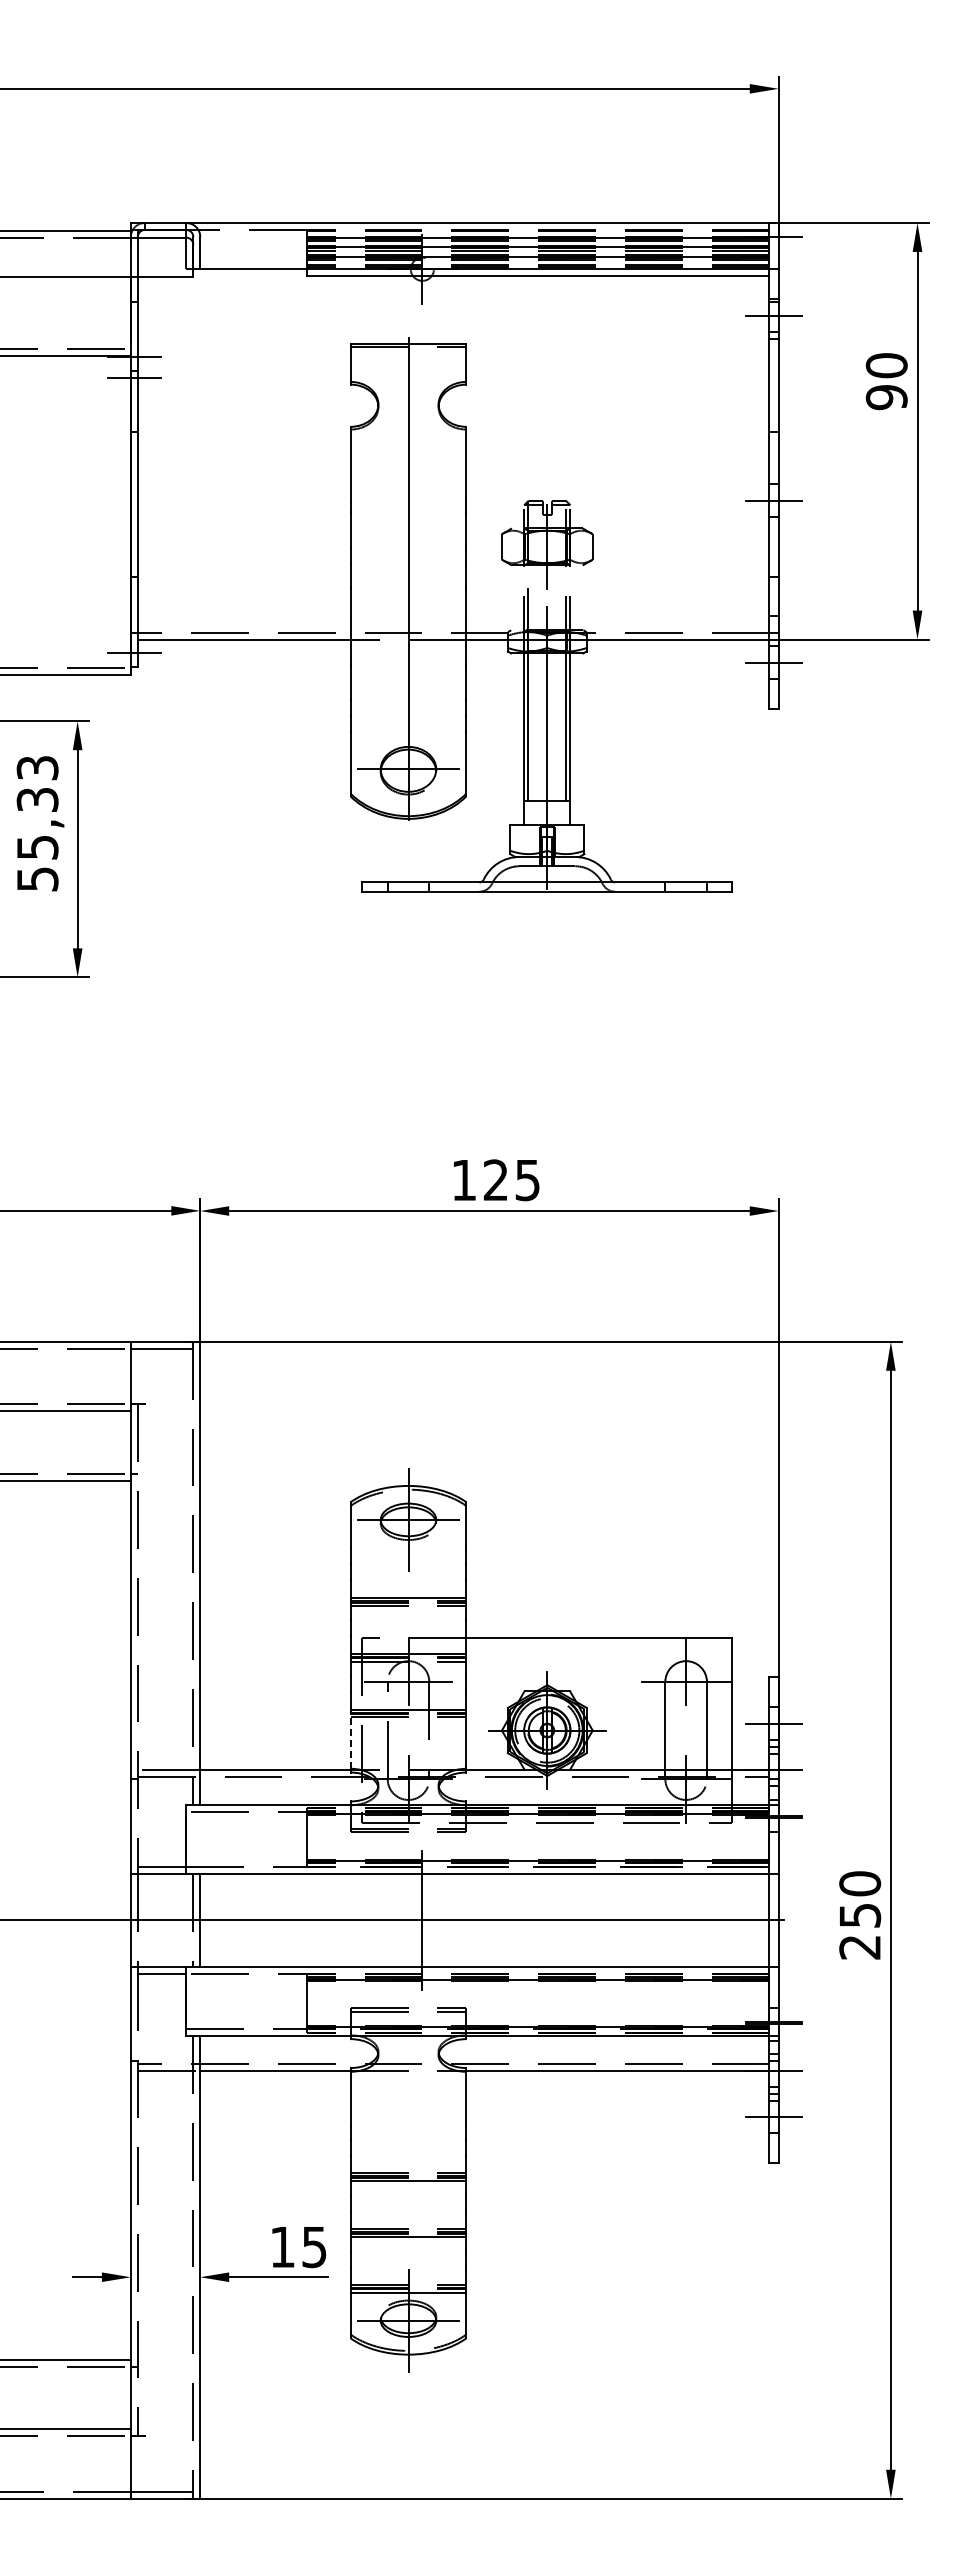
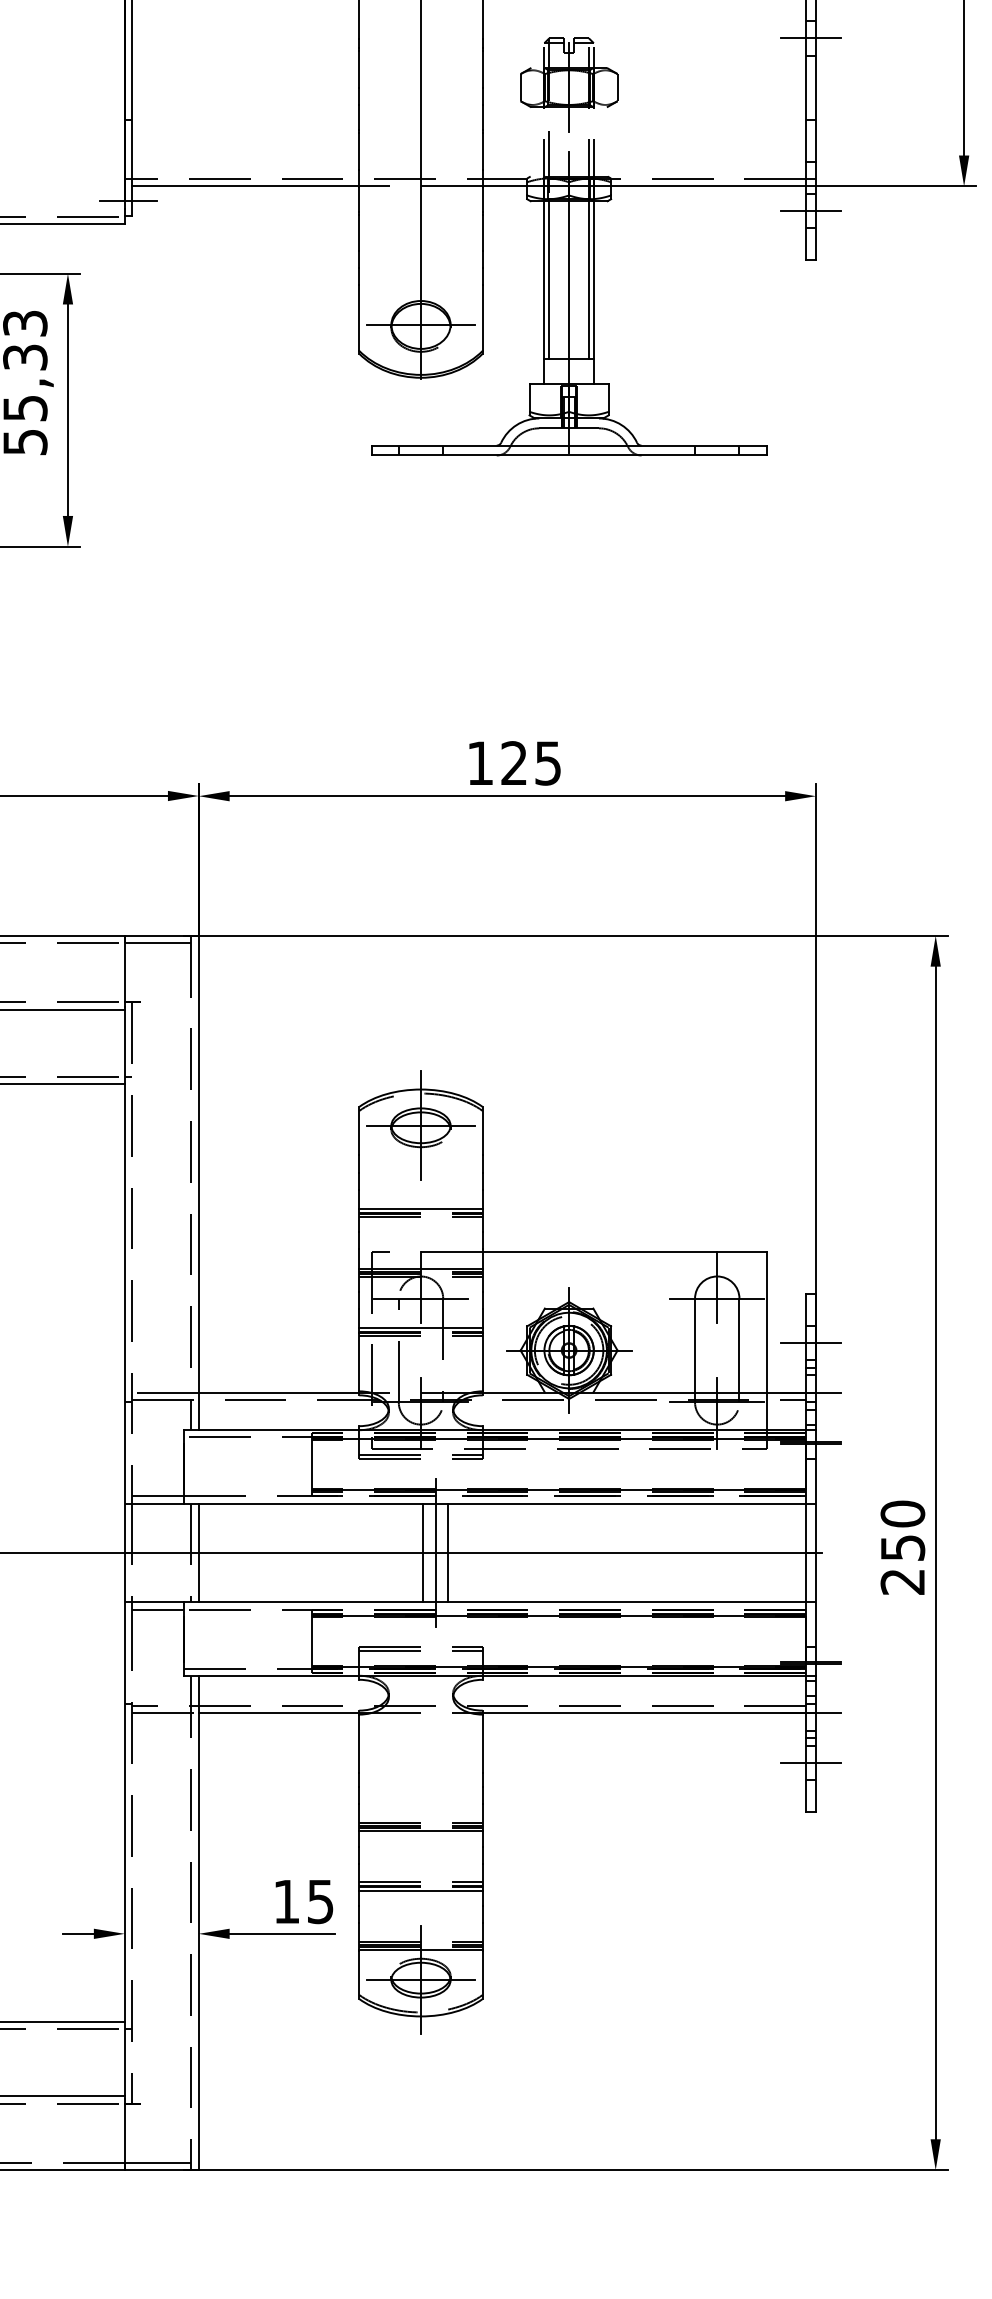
line: (350, 1741) -> (359, 1362), dashed -> solid
line: (410, 1920) -> (423, 1553), added
line: (433, 1920) -> (447, 1553), added

